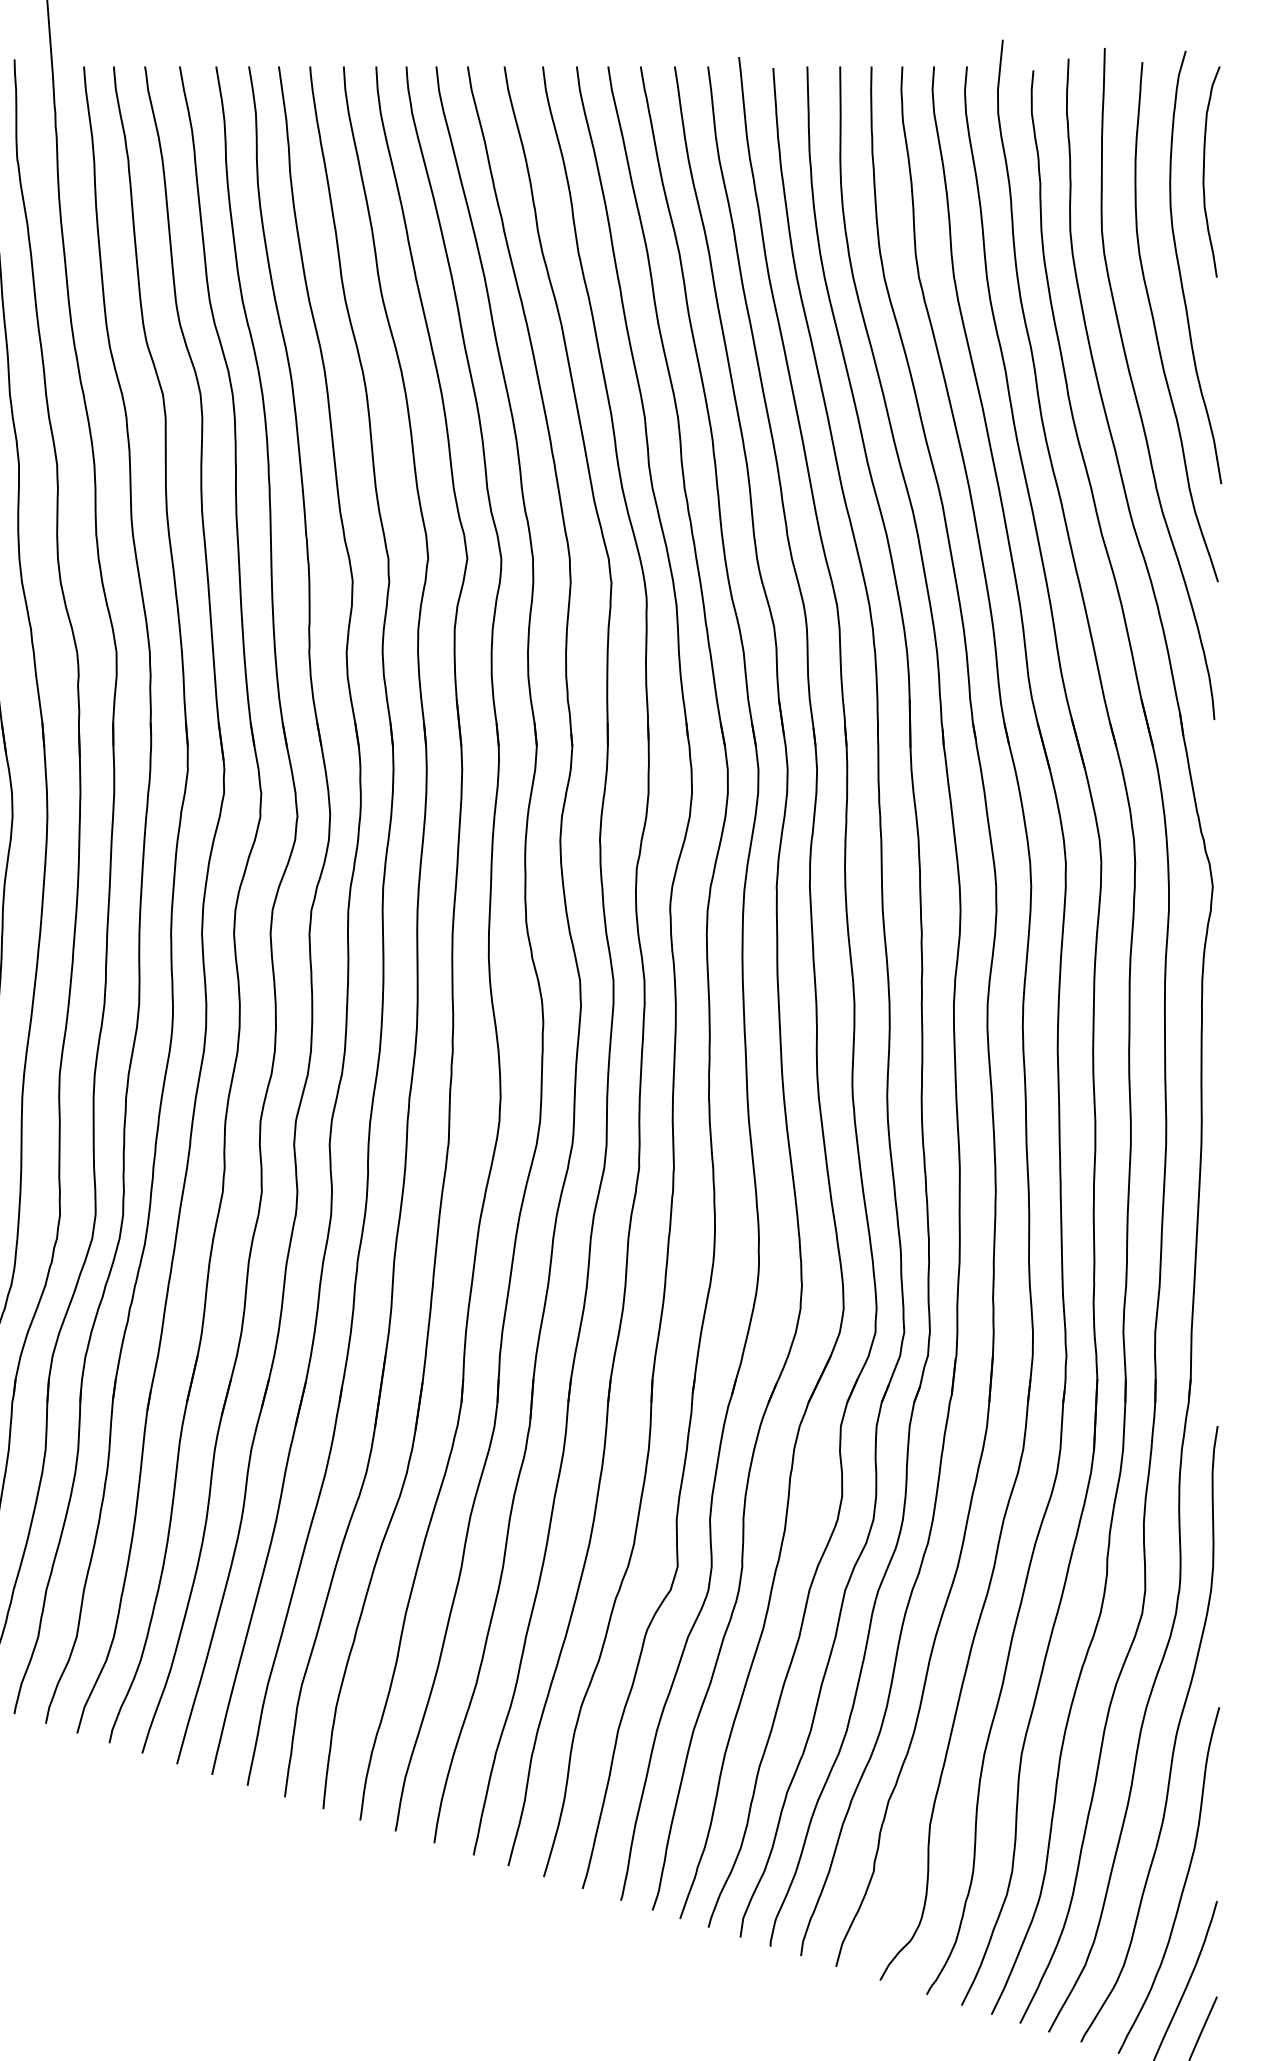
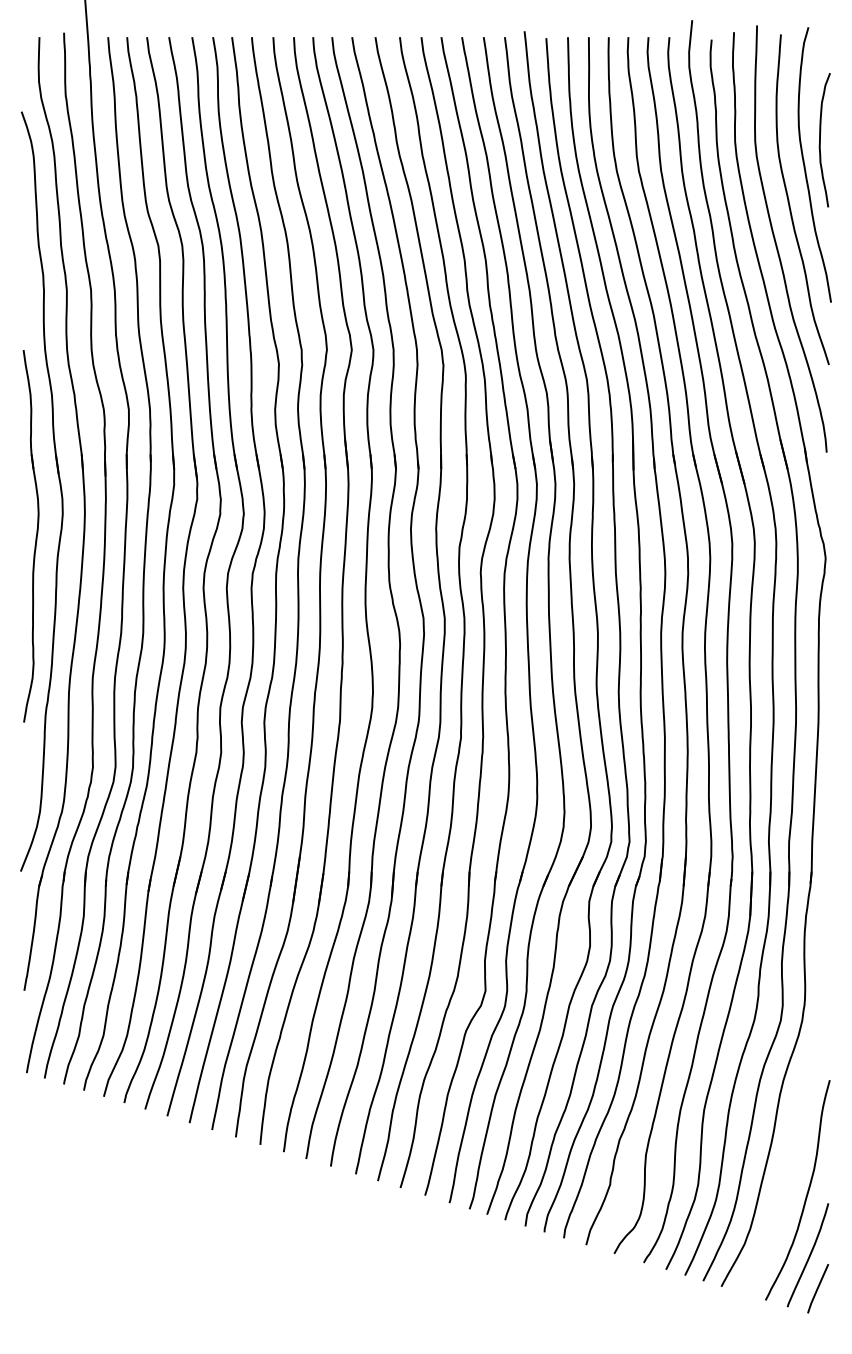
curve: (1204, 172) -> (820, 140), moved
curve: (1173, 1742) -> (800, 1102), removed

